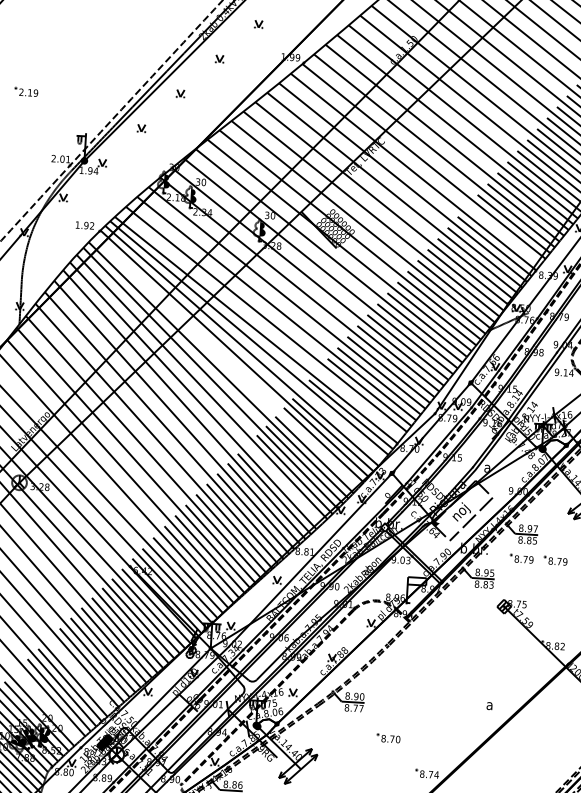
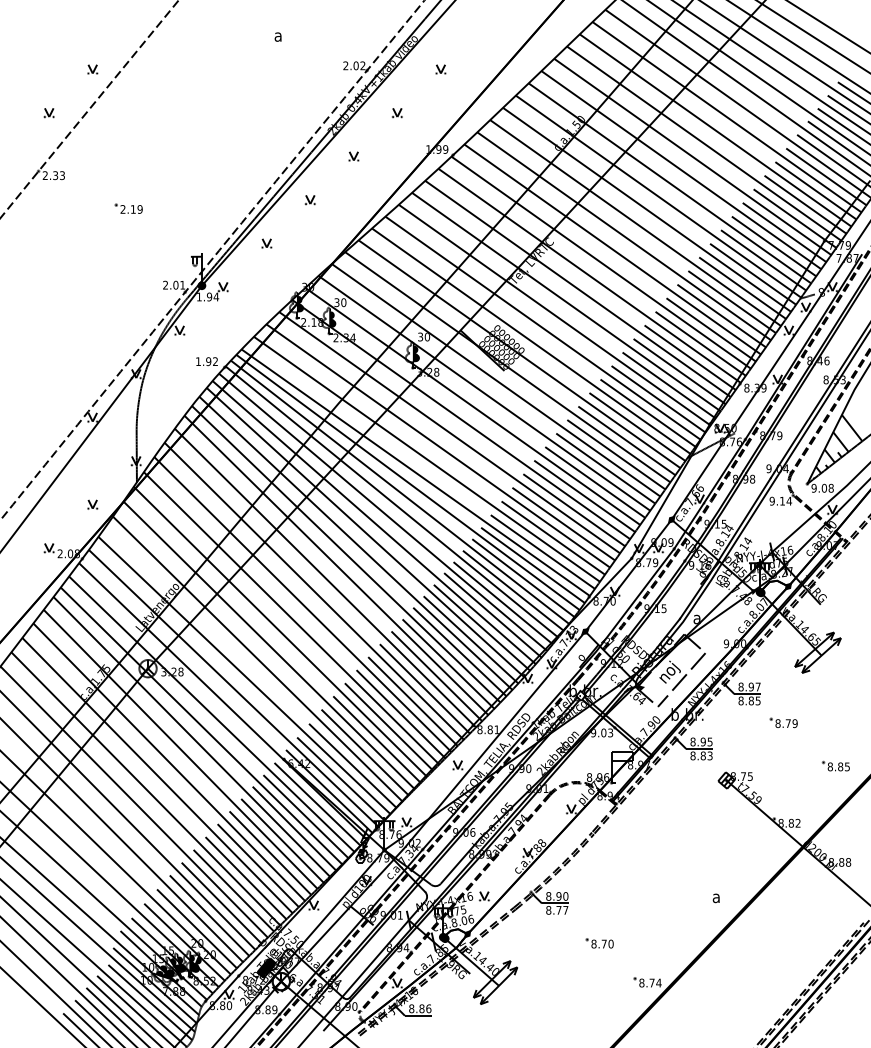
line: (504, 235) -> (700, 343), added
line: (227, 361) -> (383, 511), added
line: (359, 403) -> (542, 551), added
line: (342, 425) -> (523, 578), added
line: (284, 483) -> (459, 651), added
part: (521, 558) -> (743, 722), removed
line: (80, 675) -> (233, 890), added
line: (47, 705) -> (196, 928), added

